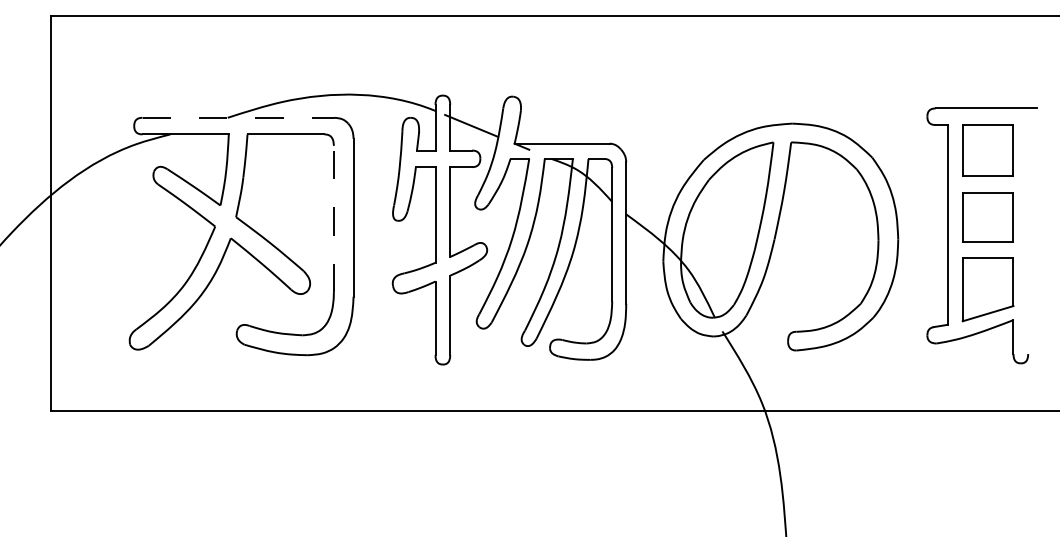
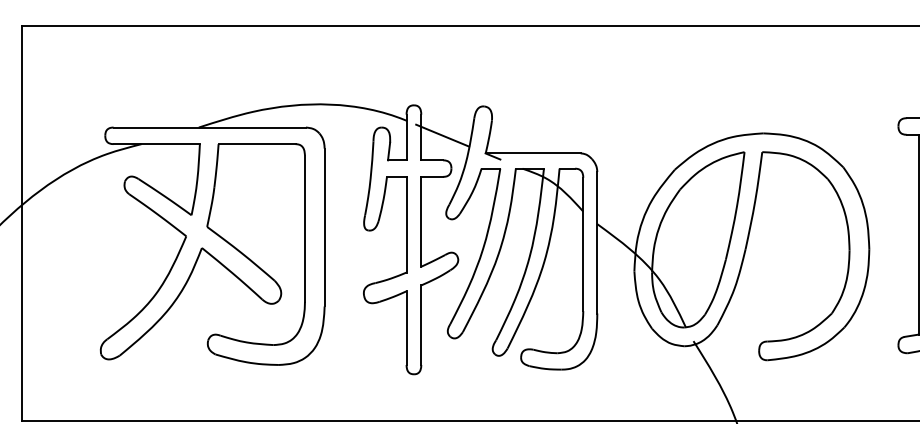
line: (239, 117) -> (210, 127), dashed -> solid
line: (333, 218) -> (304, 228), dashed -> solid

